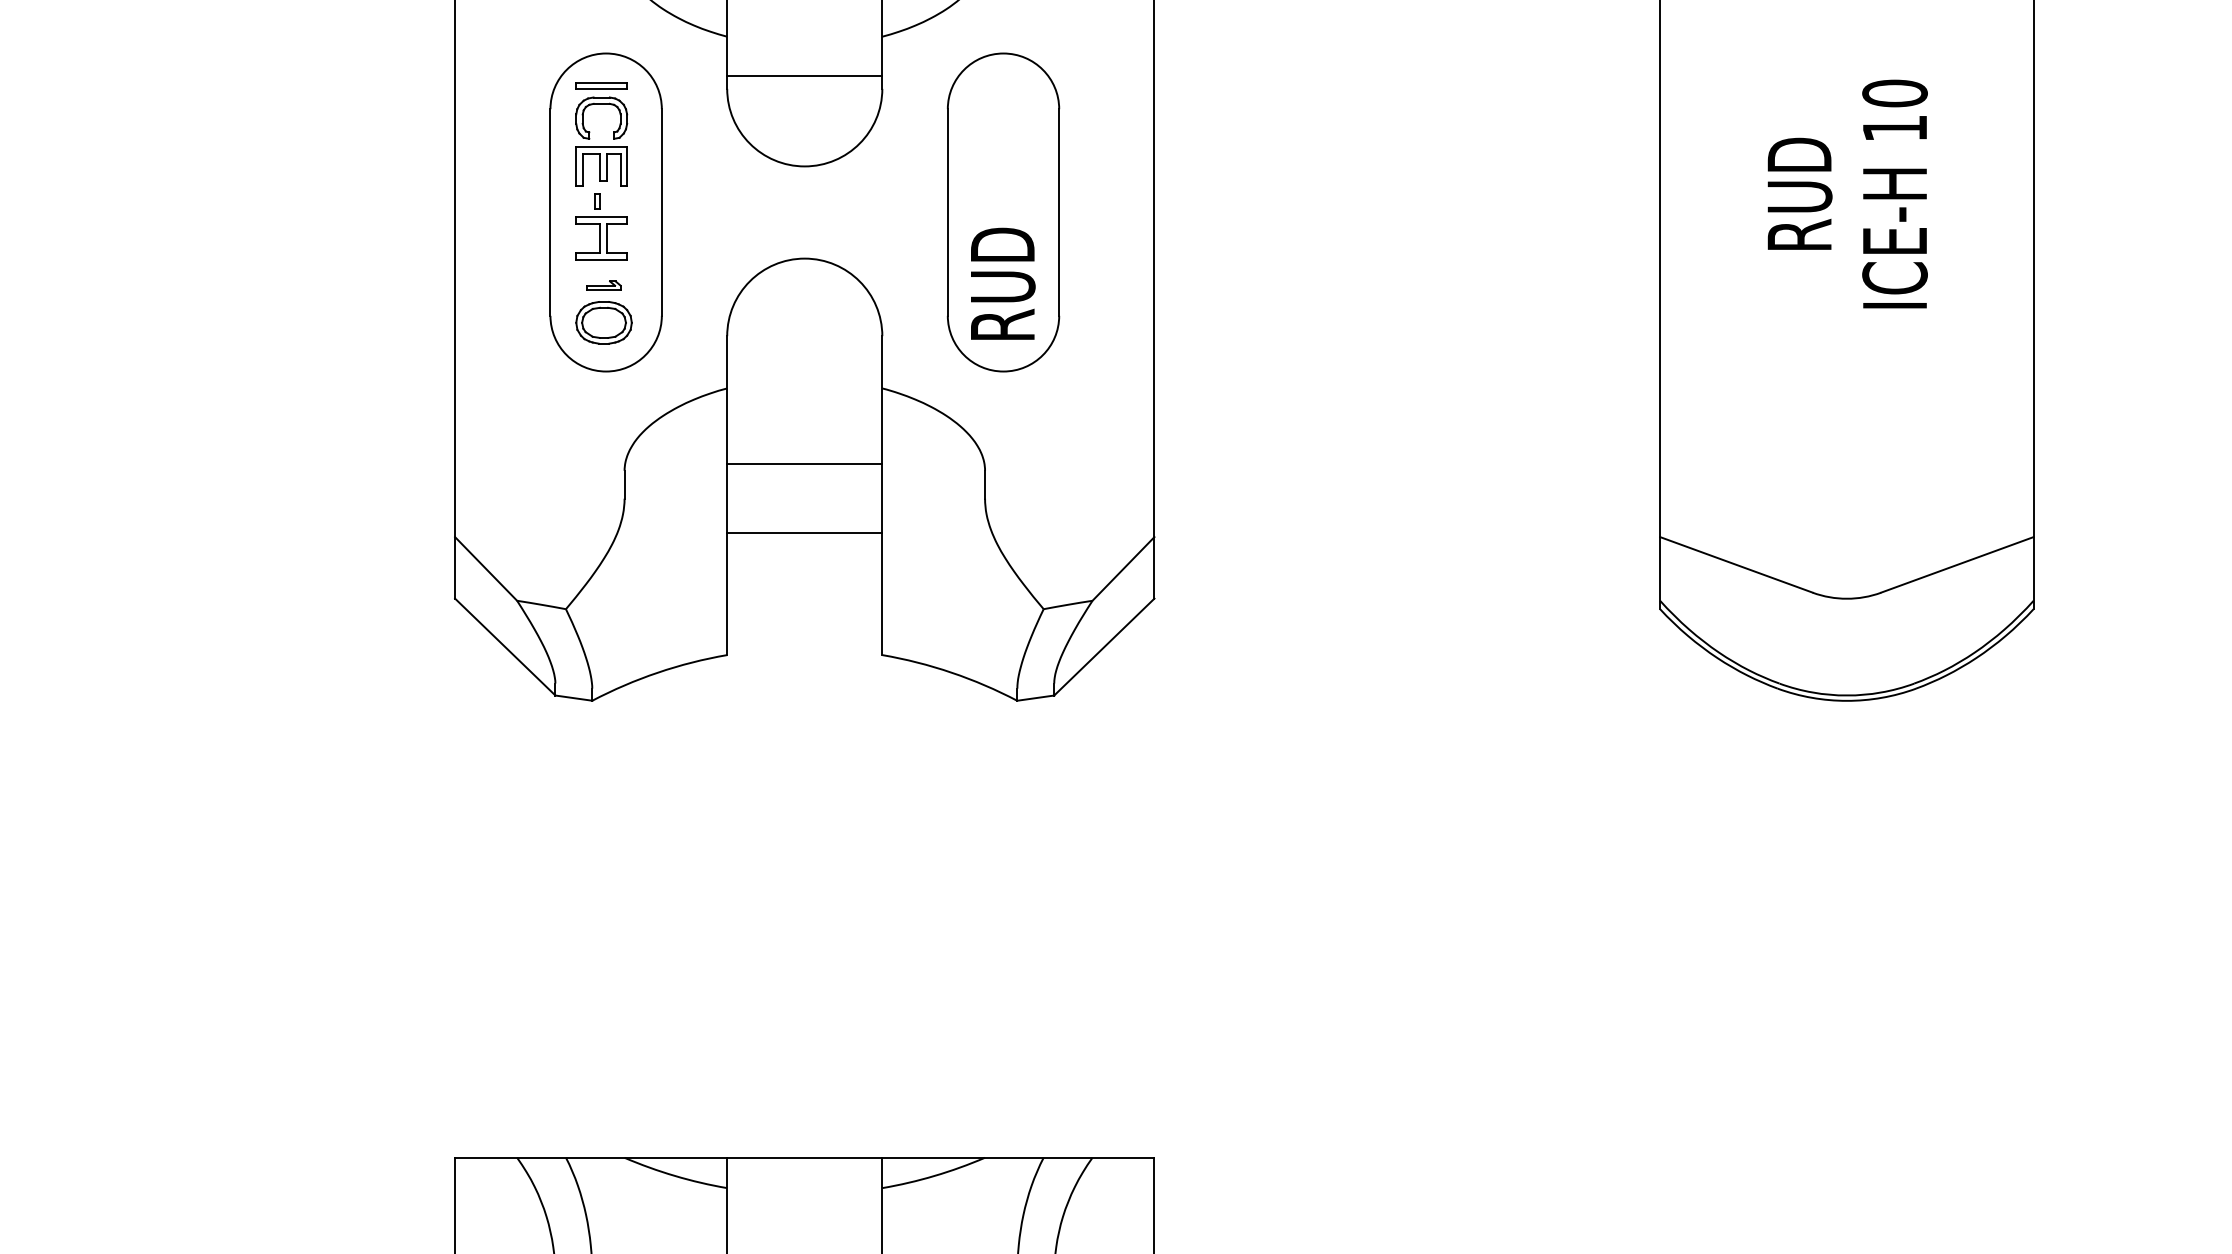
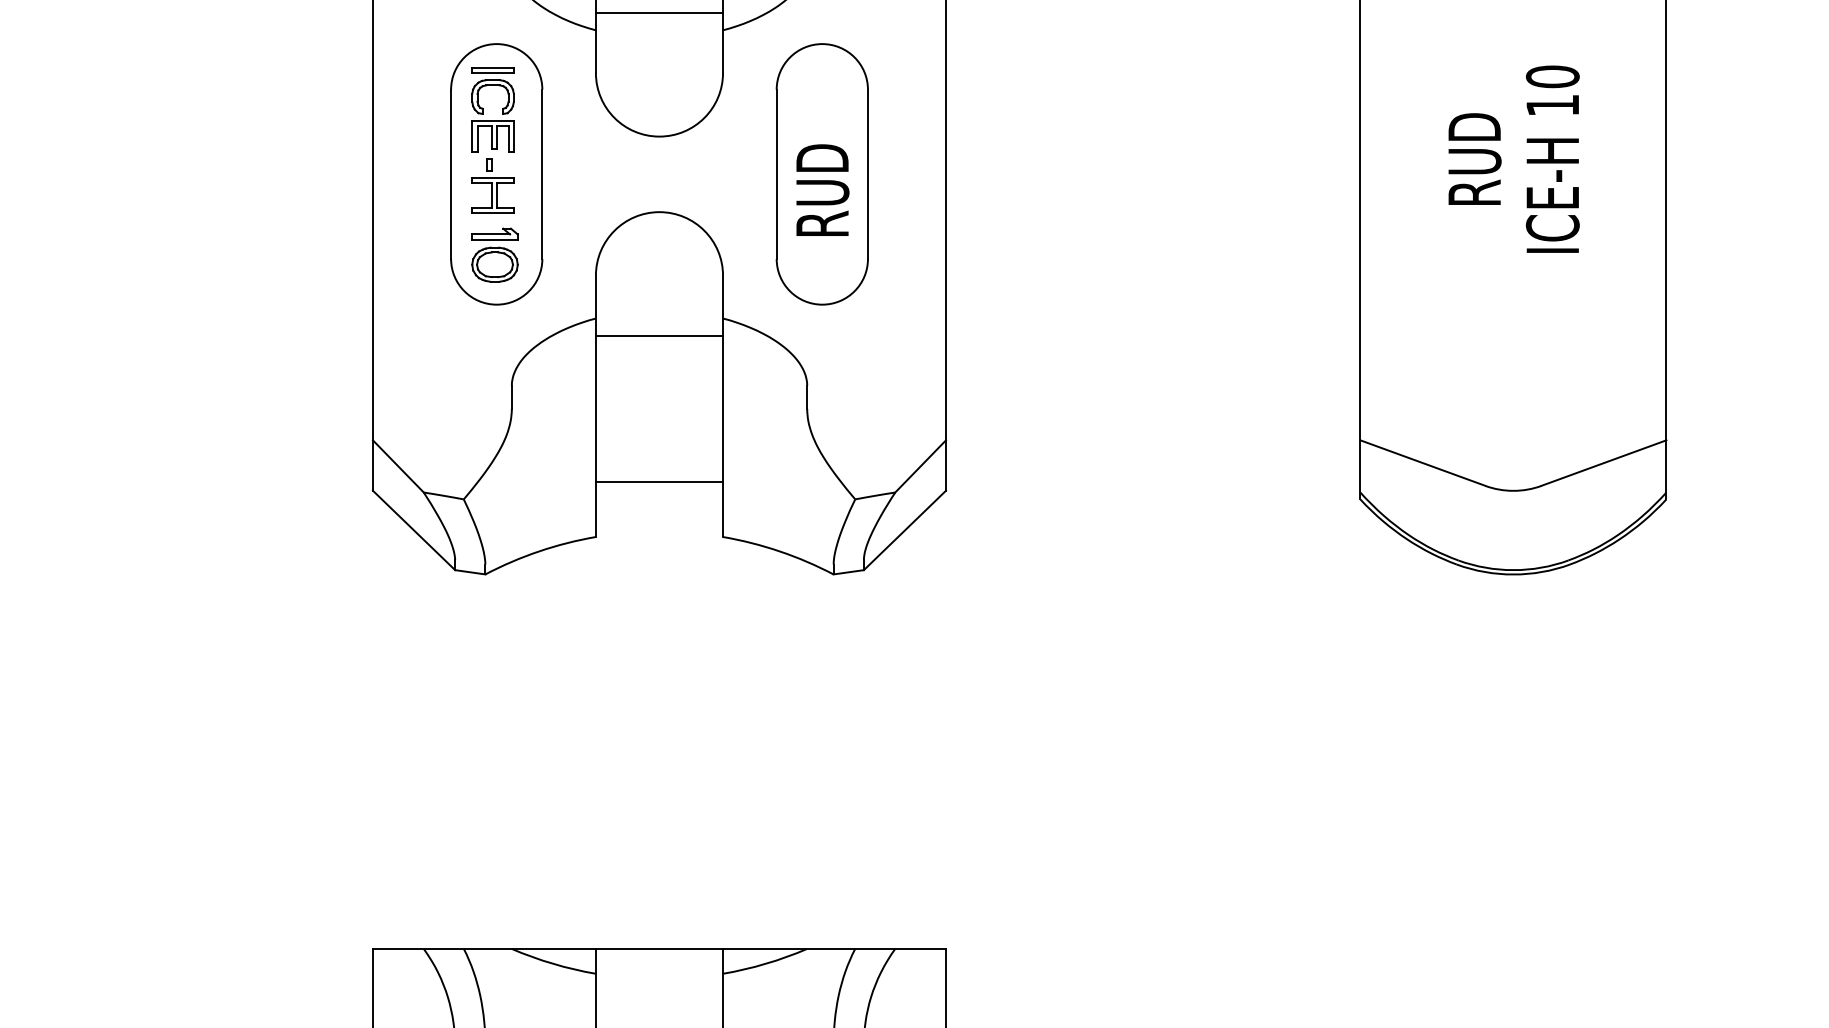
line: (804, 76) -> (659, 12), moved
text: (1003, 283) -> (823, 189), moved
part: (603, 285) -> (494, 234), size x1.67
line: (804, 463) -> (659, 335), moved
line: (804, 532) -> (659, 481), moved

